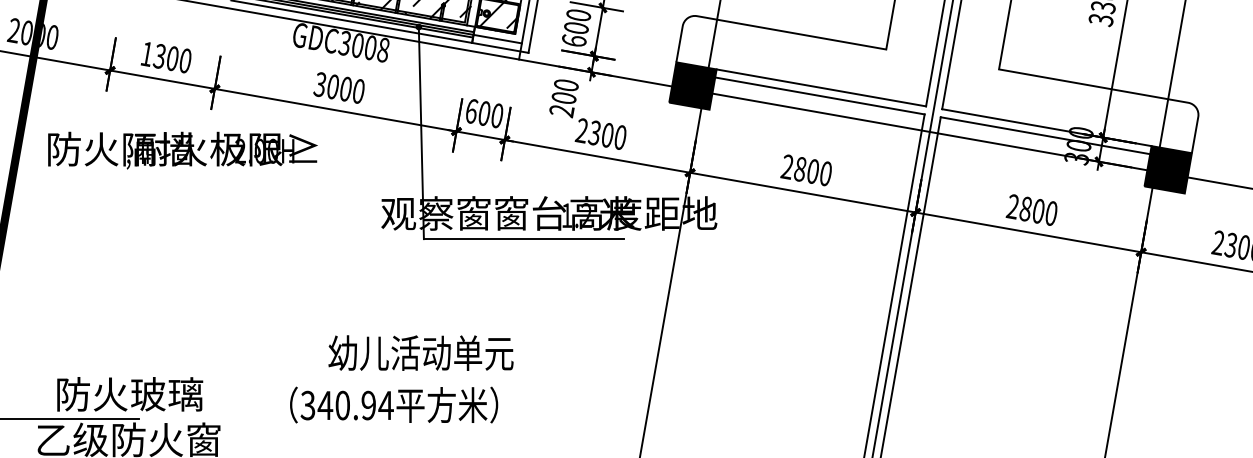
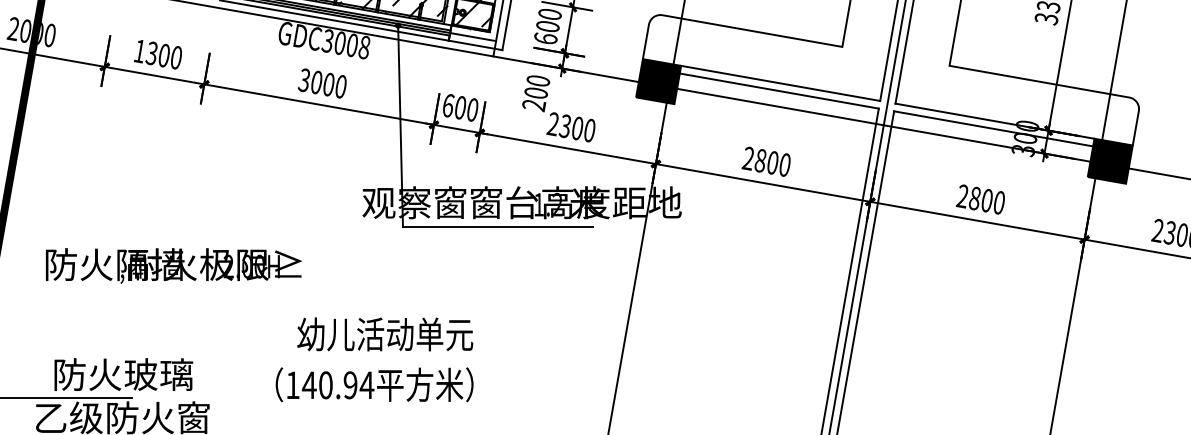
text: (183, 150) -> (174, 265), moved
text: (421, 353) -> (385, 334), moved
text: (307, 405) -> (292, 385), 340.94 -> 140.94

